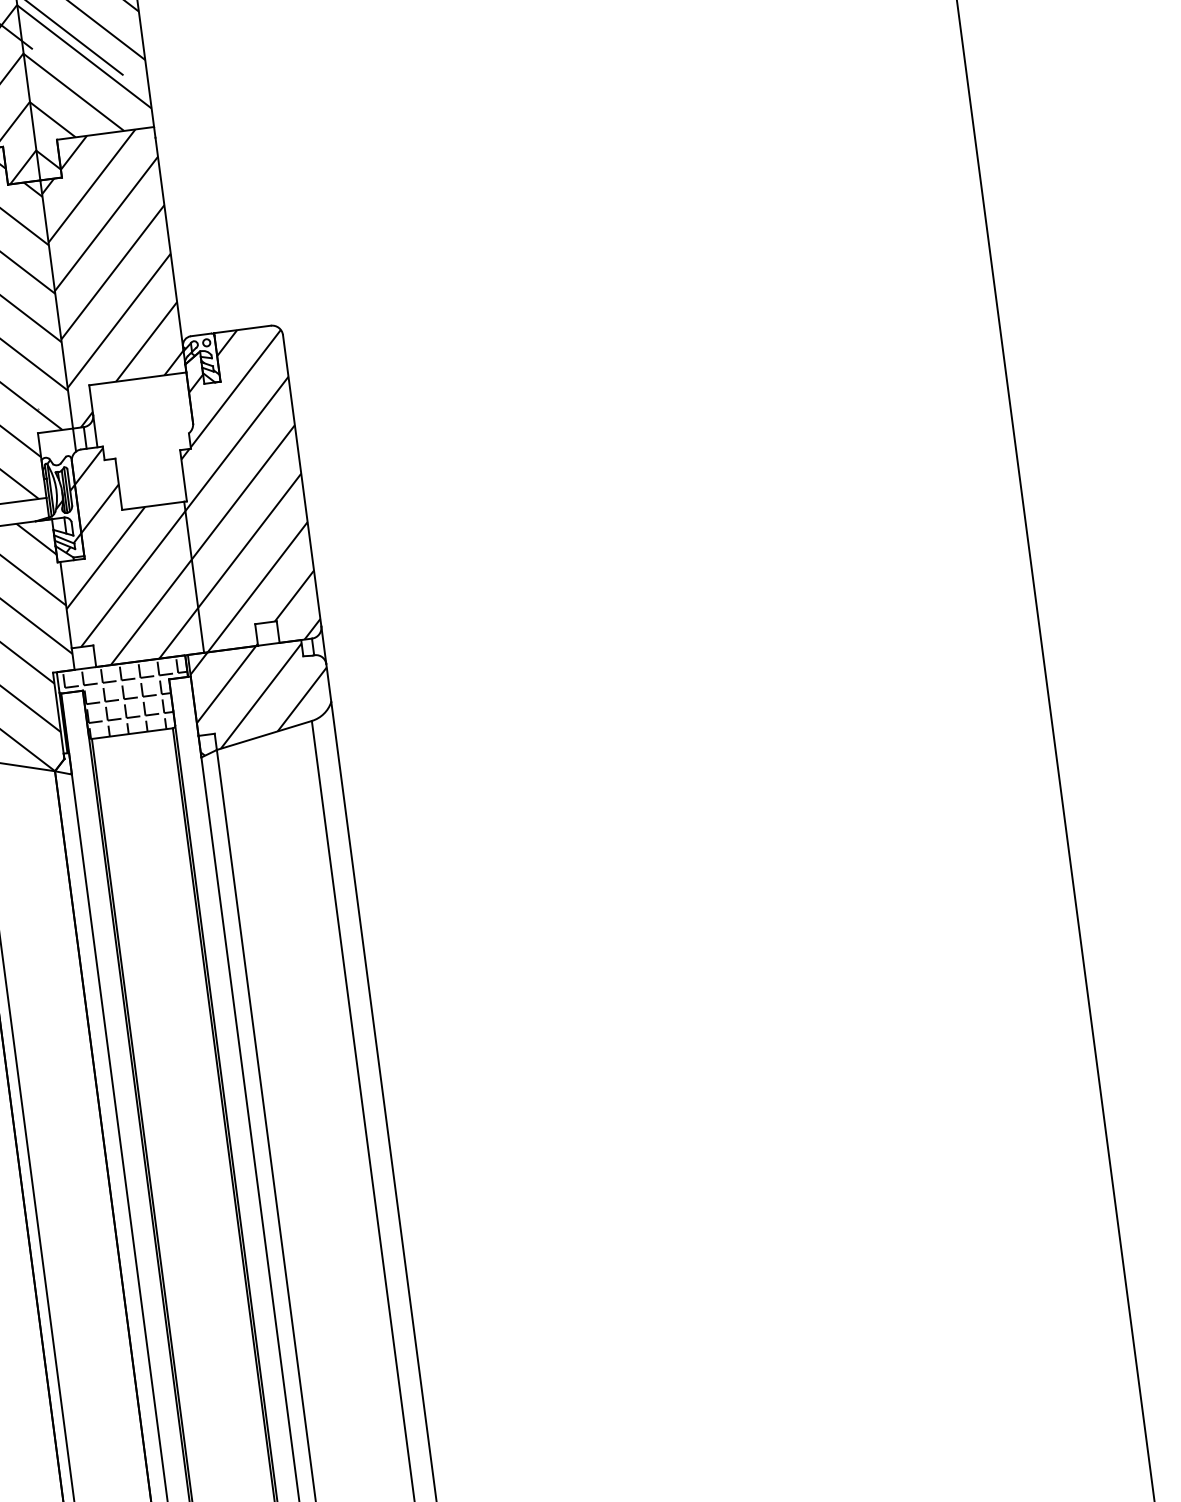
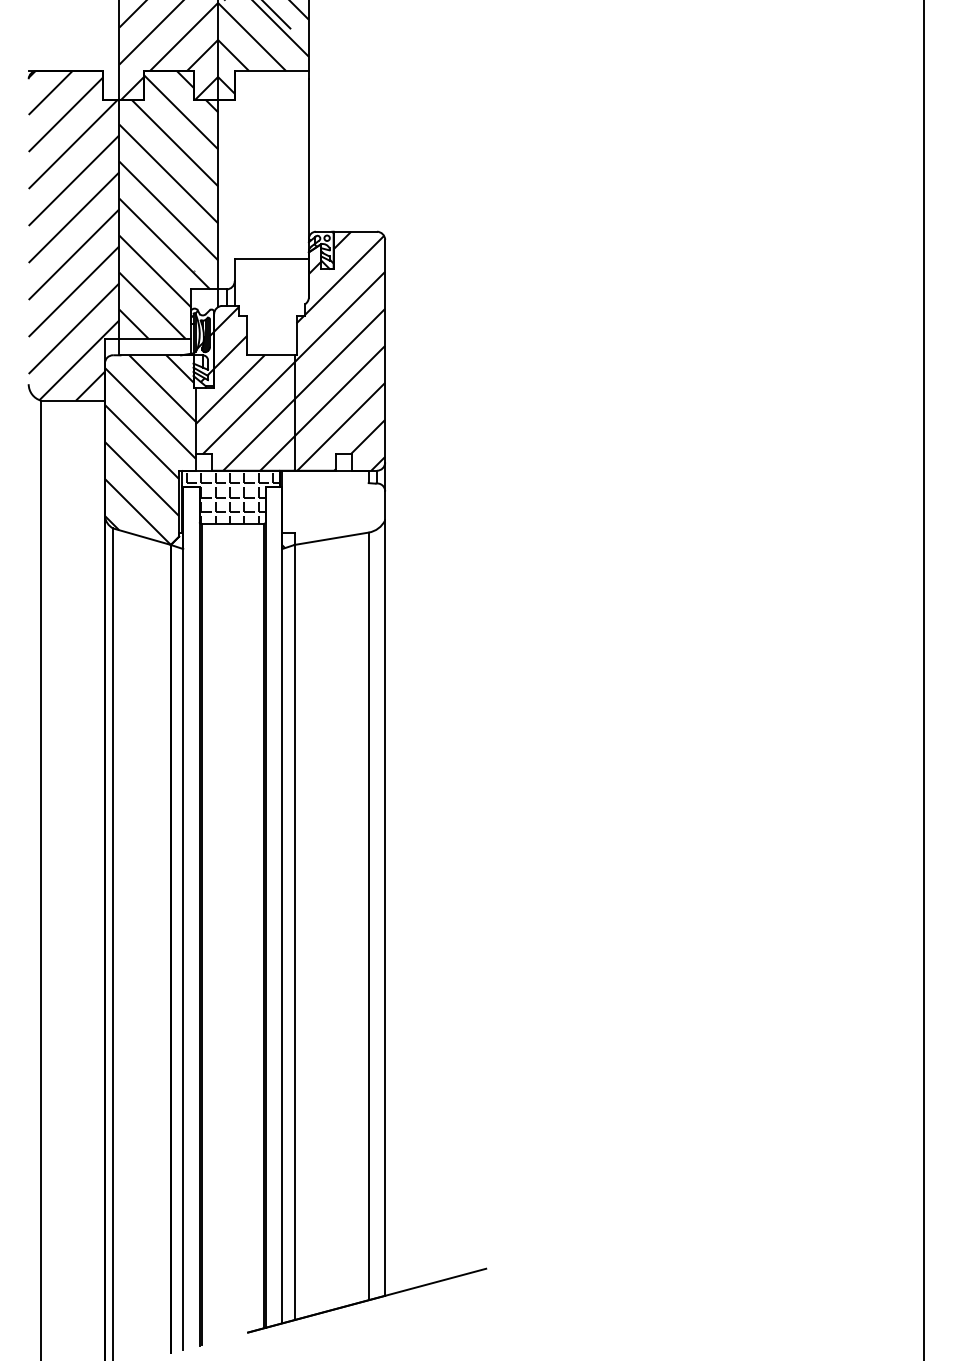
hatch: (113, 278) -> (263, 180), removed
hatch: (261, 694) -> (333, 507), removed

